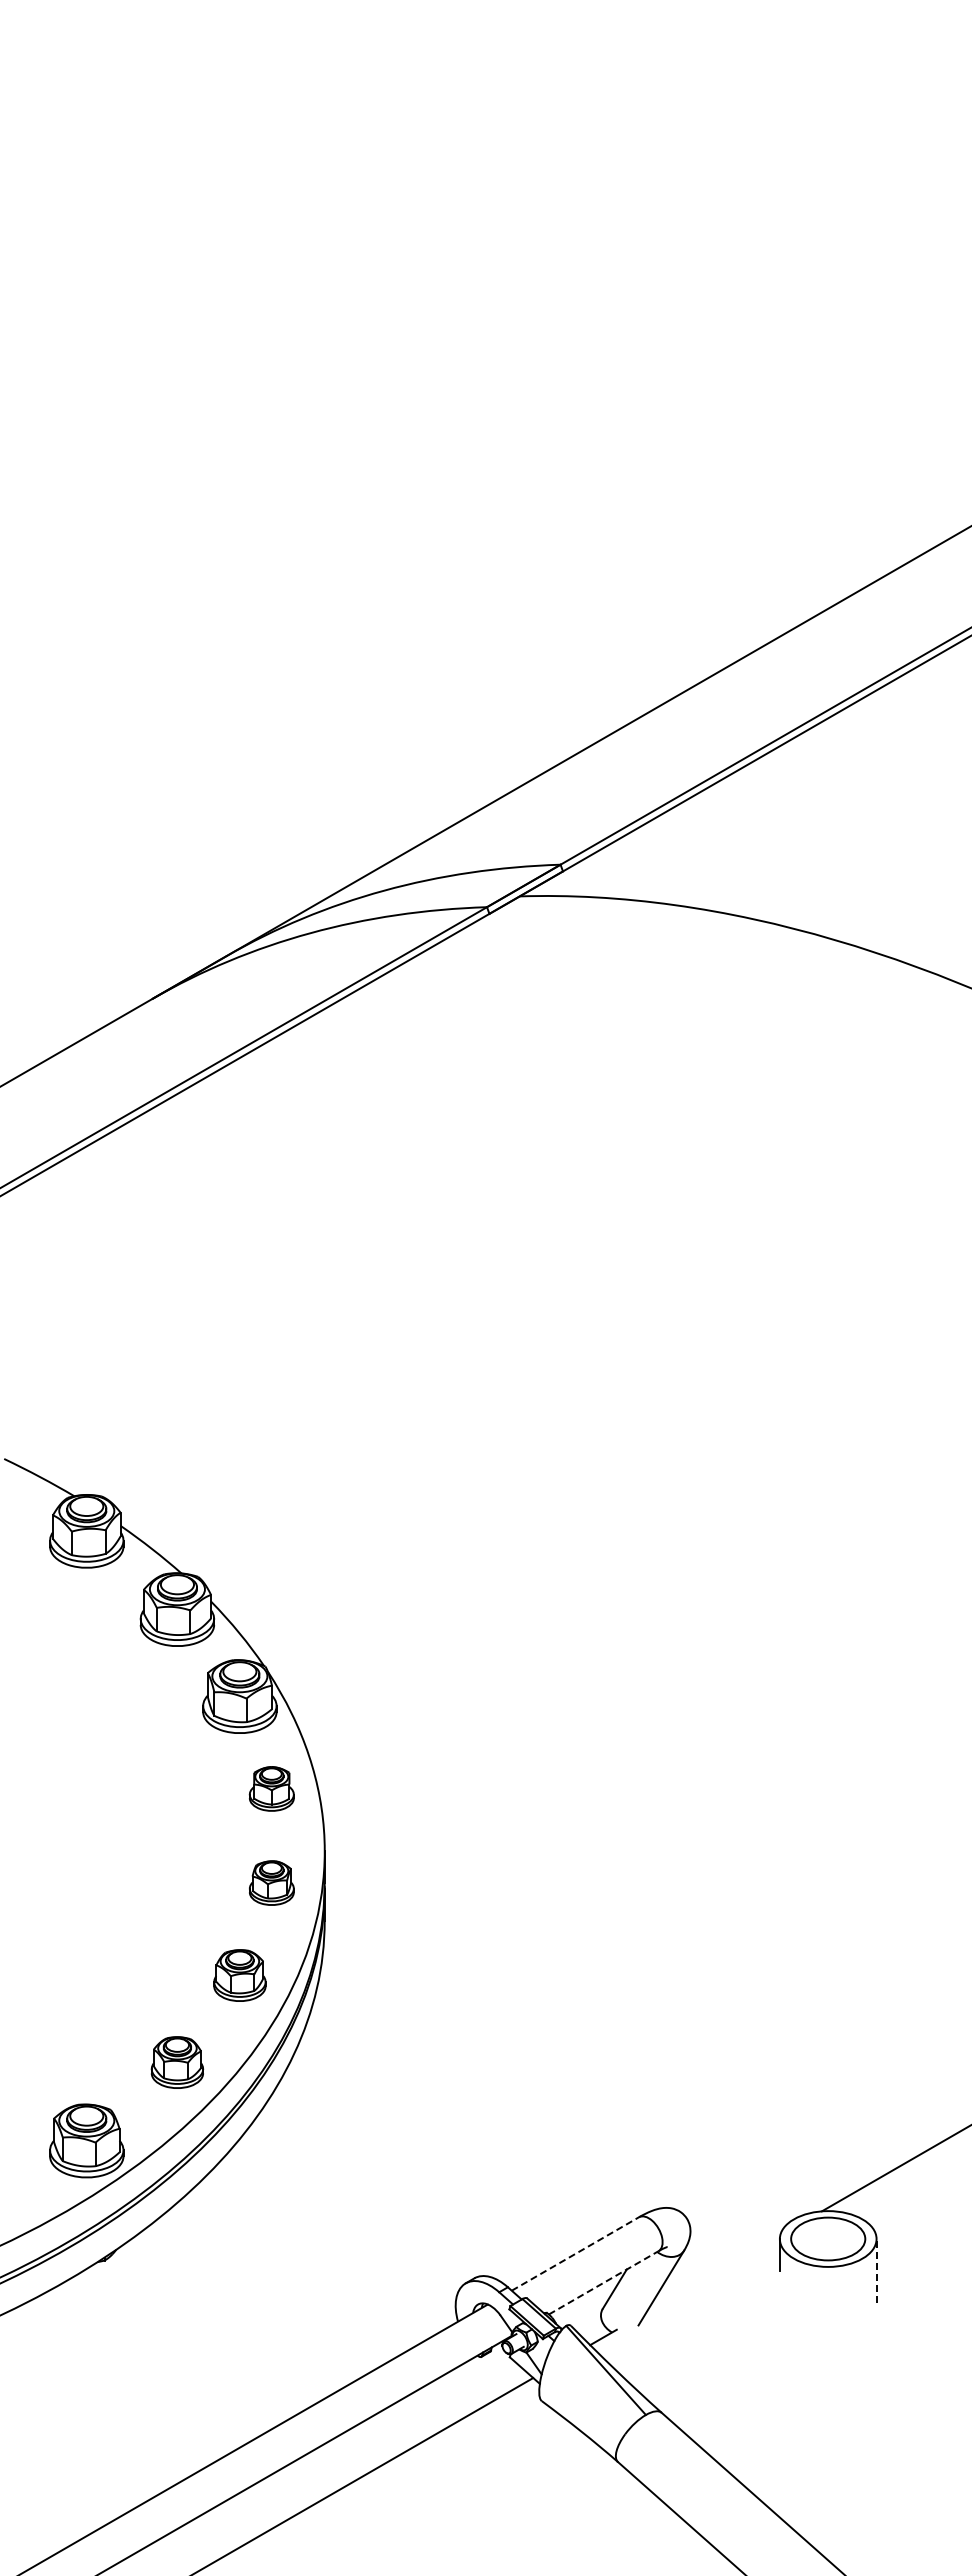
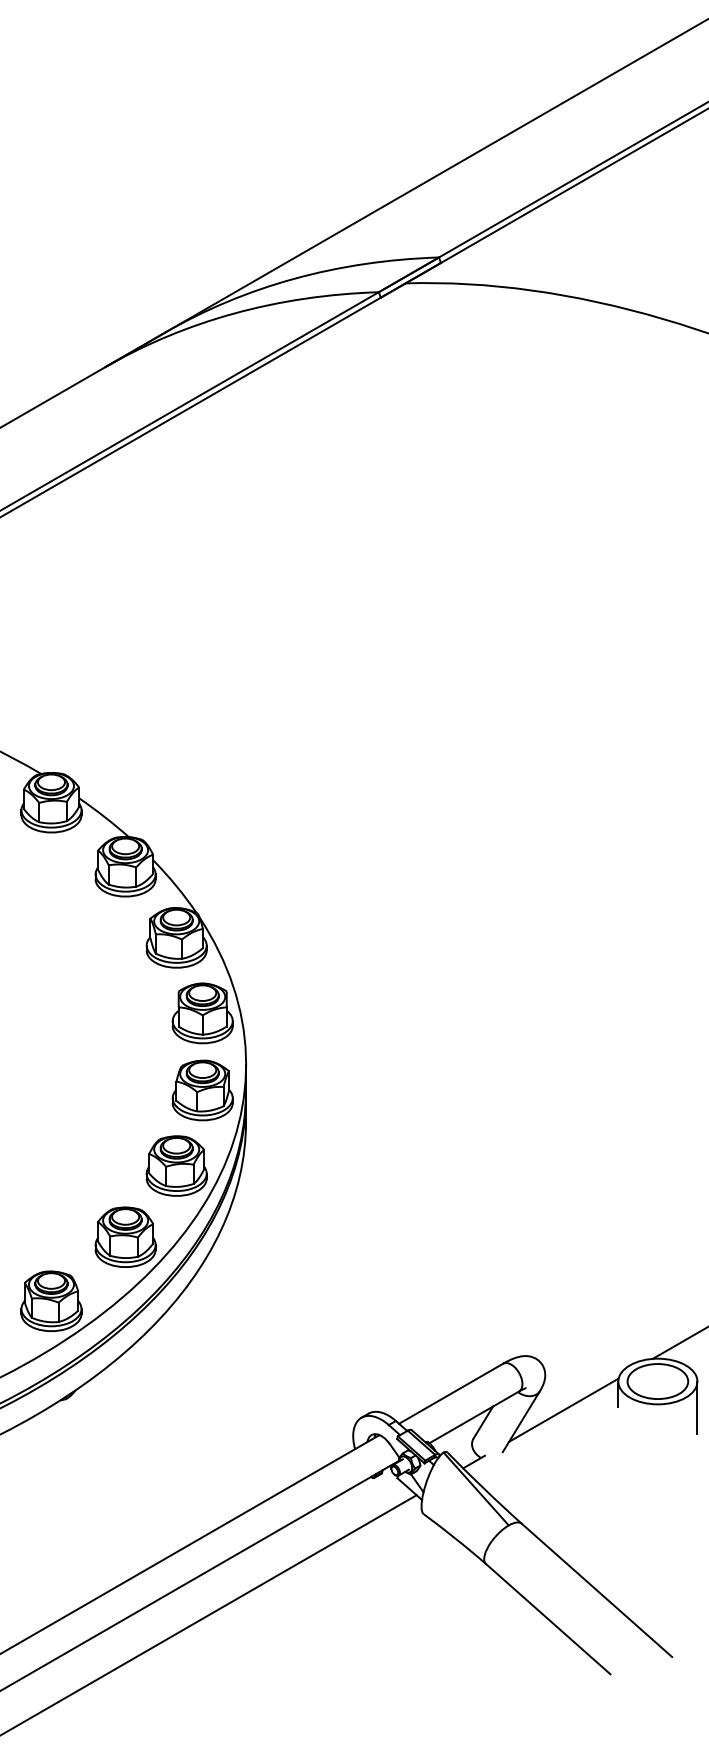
part: (271, 1788) -> (202, 1013), size x1.67
part: (271, 1882) -> (202, 1089), size x1.67
part: (239, 1975) -> (176, 1166), size x1.43
part: (177, 2062) -> (125, 1237), size x1.43
line: (575, 2253) -> (451, 1393), dashed -> solid
line: (876, 2270) -> (697, 1407), dashed -> solid
line: (713, 2273) -> (564, 1409), added
line: (604, 2282) -> (474, 1417), dashed -> solid

